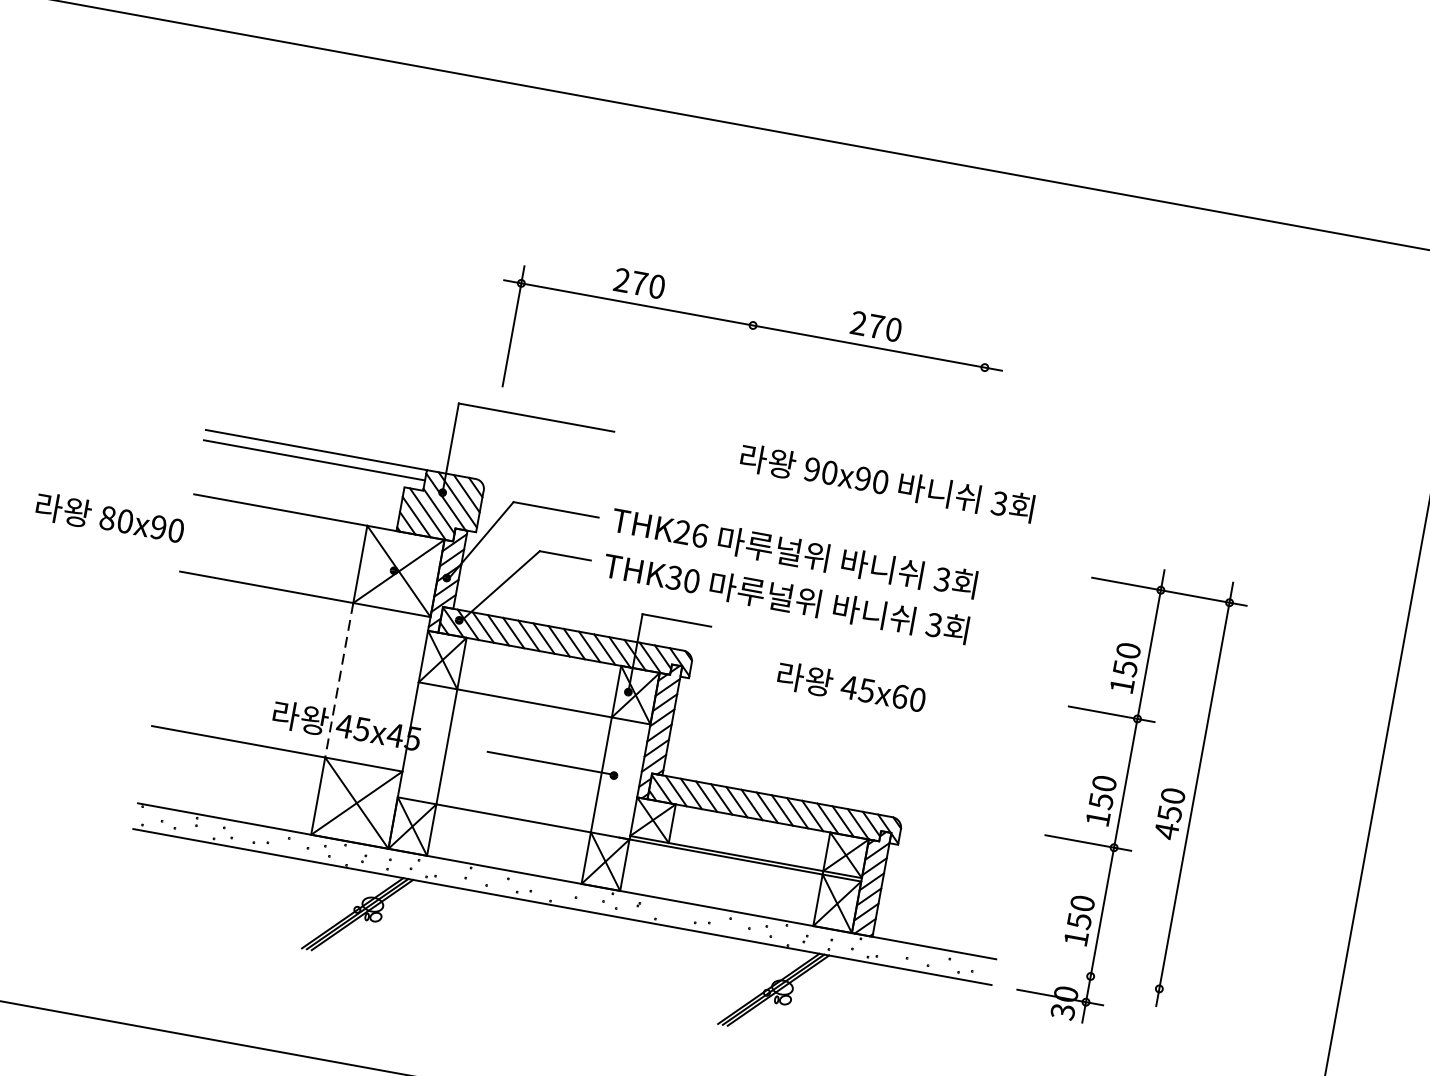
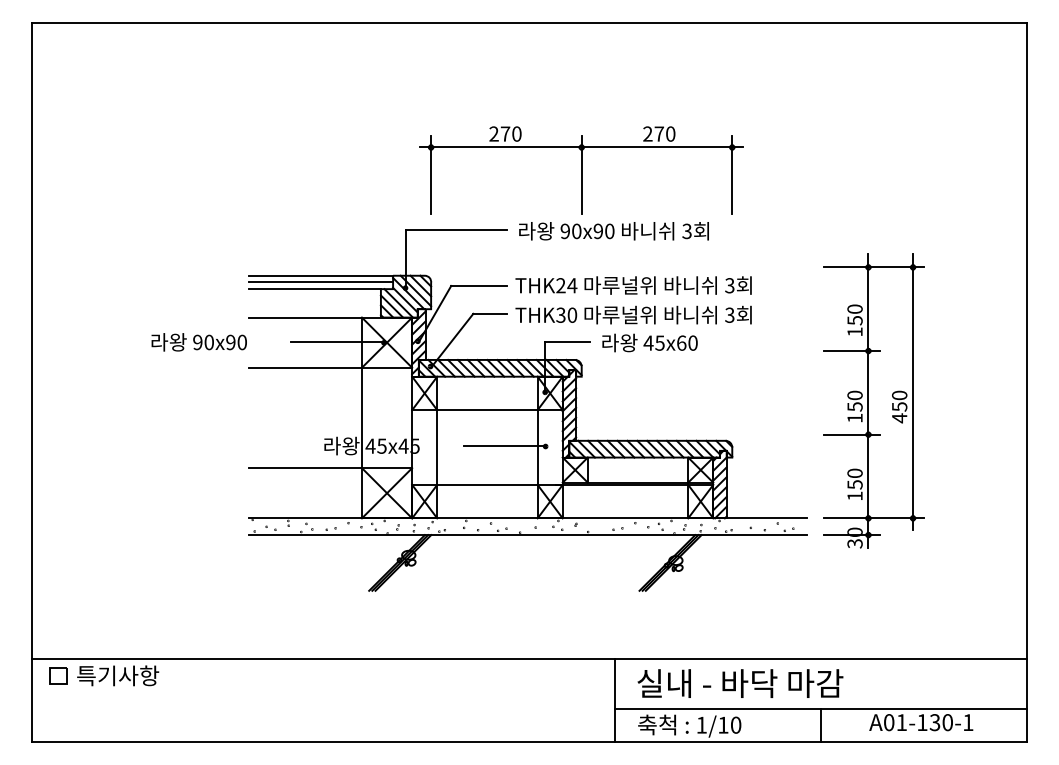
line: (744, 368) -> (581, 175), added
line: (977, 410) -> (732, 175), added
line: (302, 469) -> (314, 289), added
text: (886, 483) -> (613, 231), moved
text: (107, 518) -> (197, 342), 80x90 -> 90x90
text: (700, 535) -> (572, 285), THK26 -> THK24
line: (322, 557) -> (337, 342), added
line: (338, 680) -> (361, 418), dashed -> solid
text: (850, 686) -> (649, 342), moved
line: (1098, 978) -> (873, 518), added

